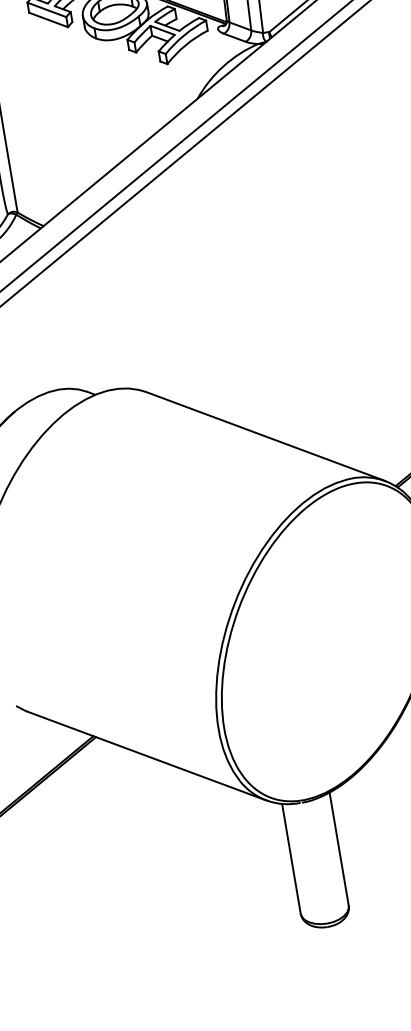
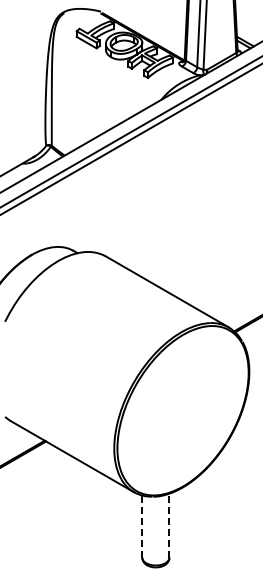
line: (339, 848) -> (169, 525), solid -> dashed
line: (292, 860) -> (142, 527), solid -> dashed

